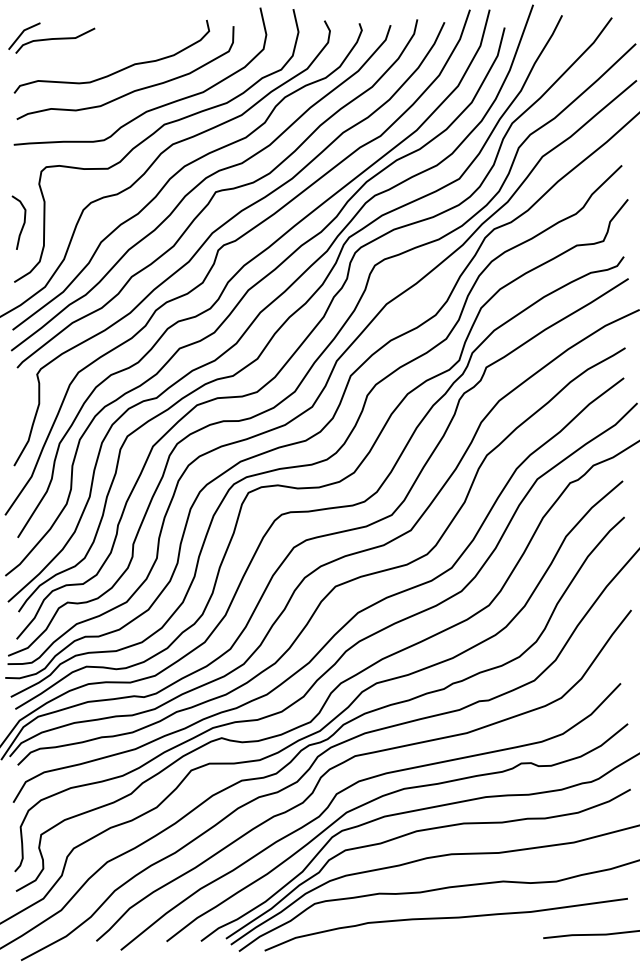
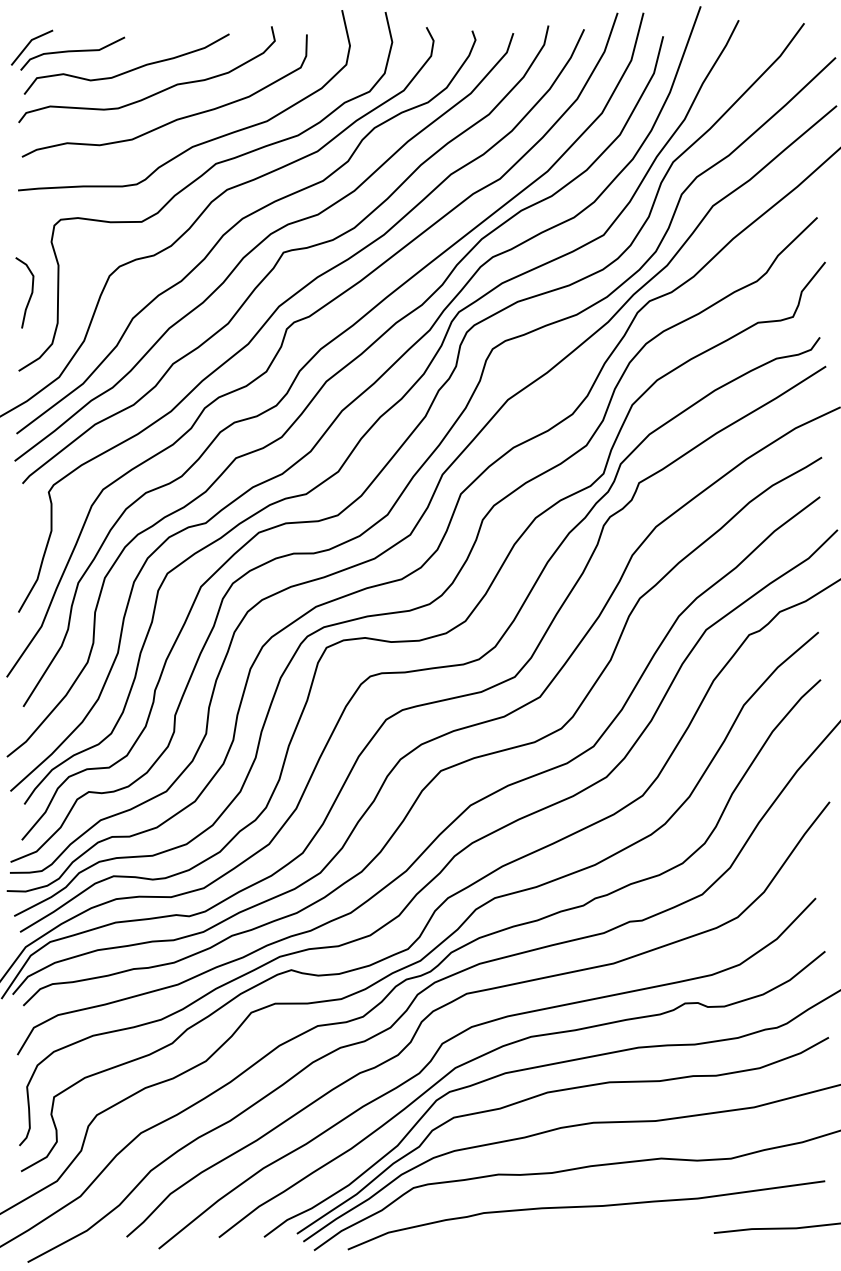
part: (99, 52) -> (130, 69), added

